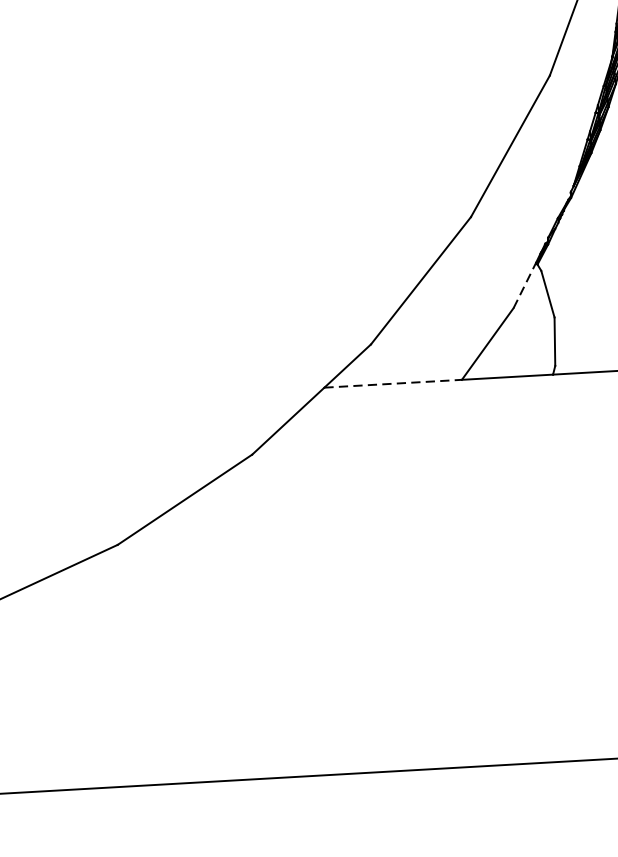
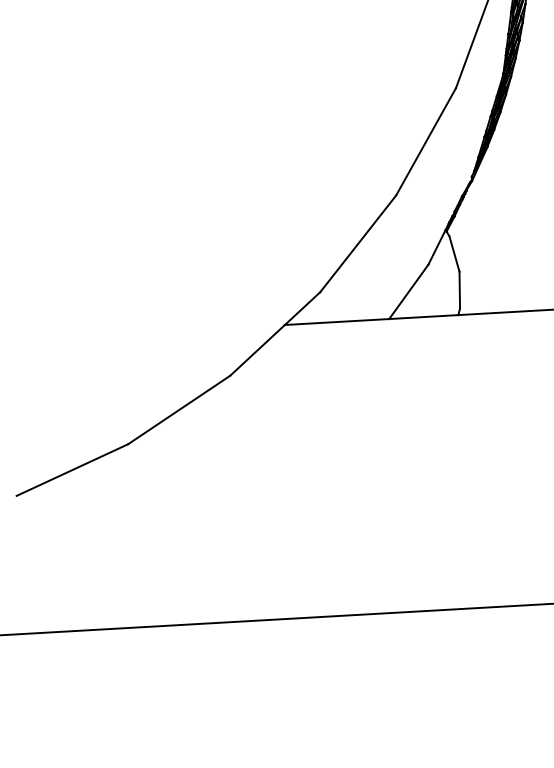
line: (525, 284) -> (437, 246), dashed -> solid
line: (393, 383) -> (337, 321), dashed -> solid

